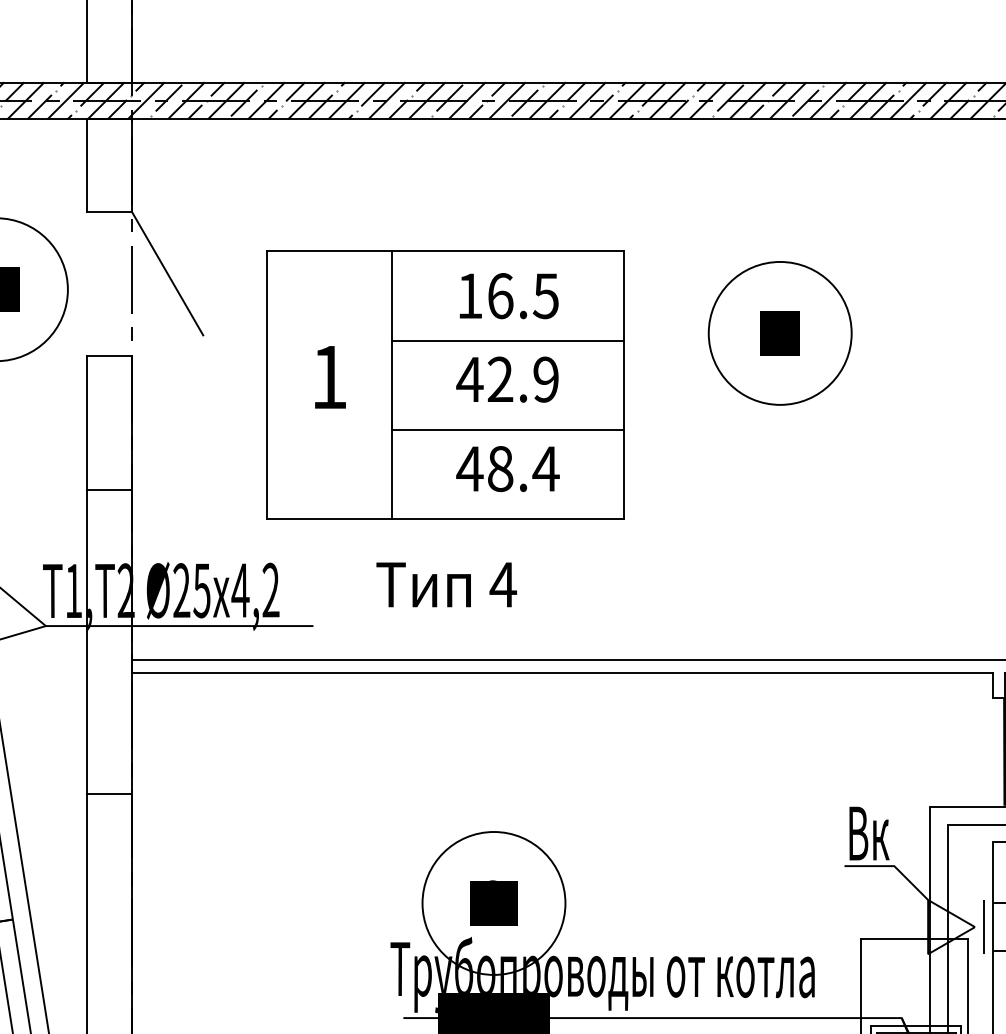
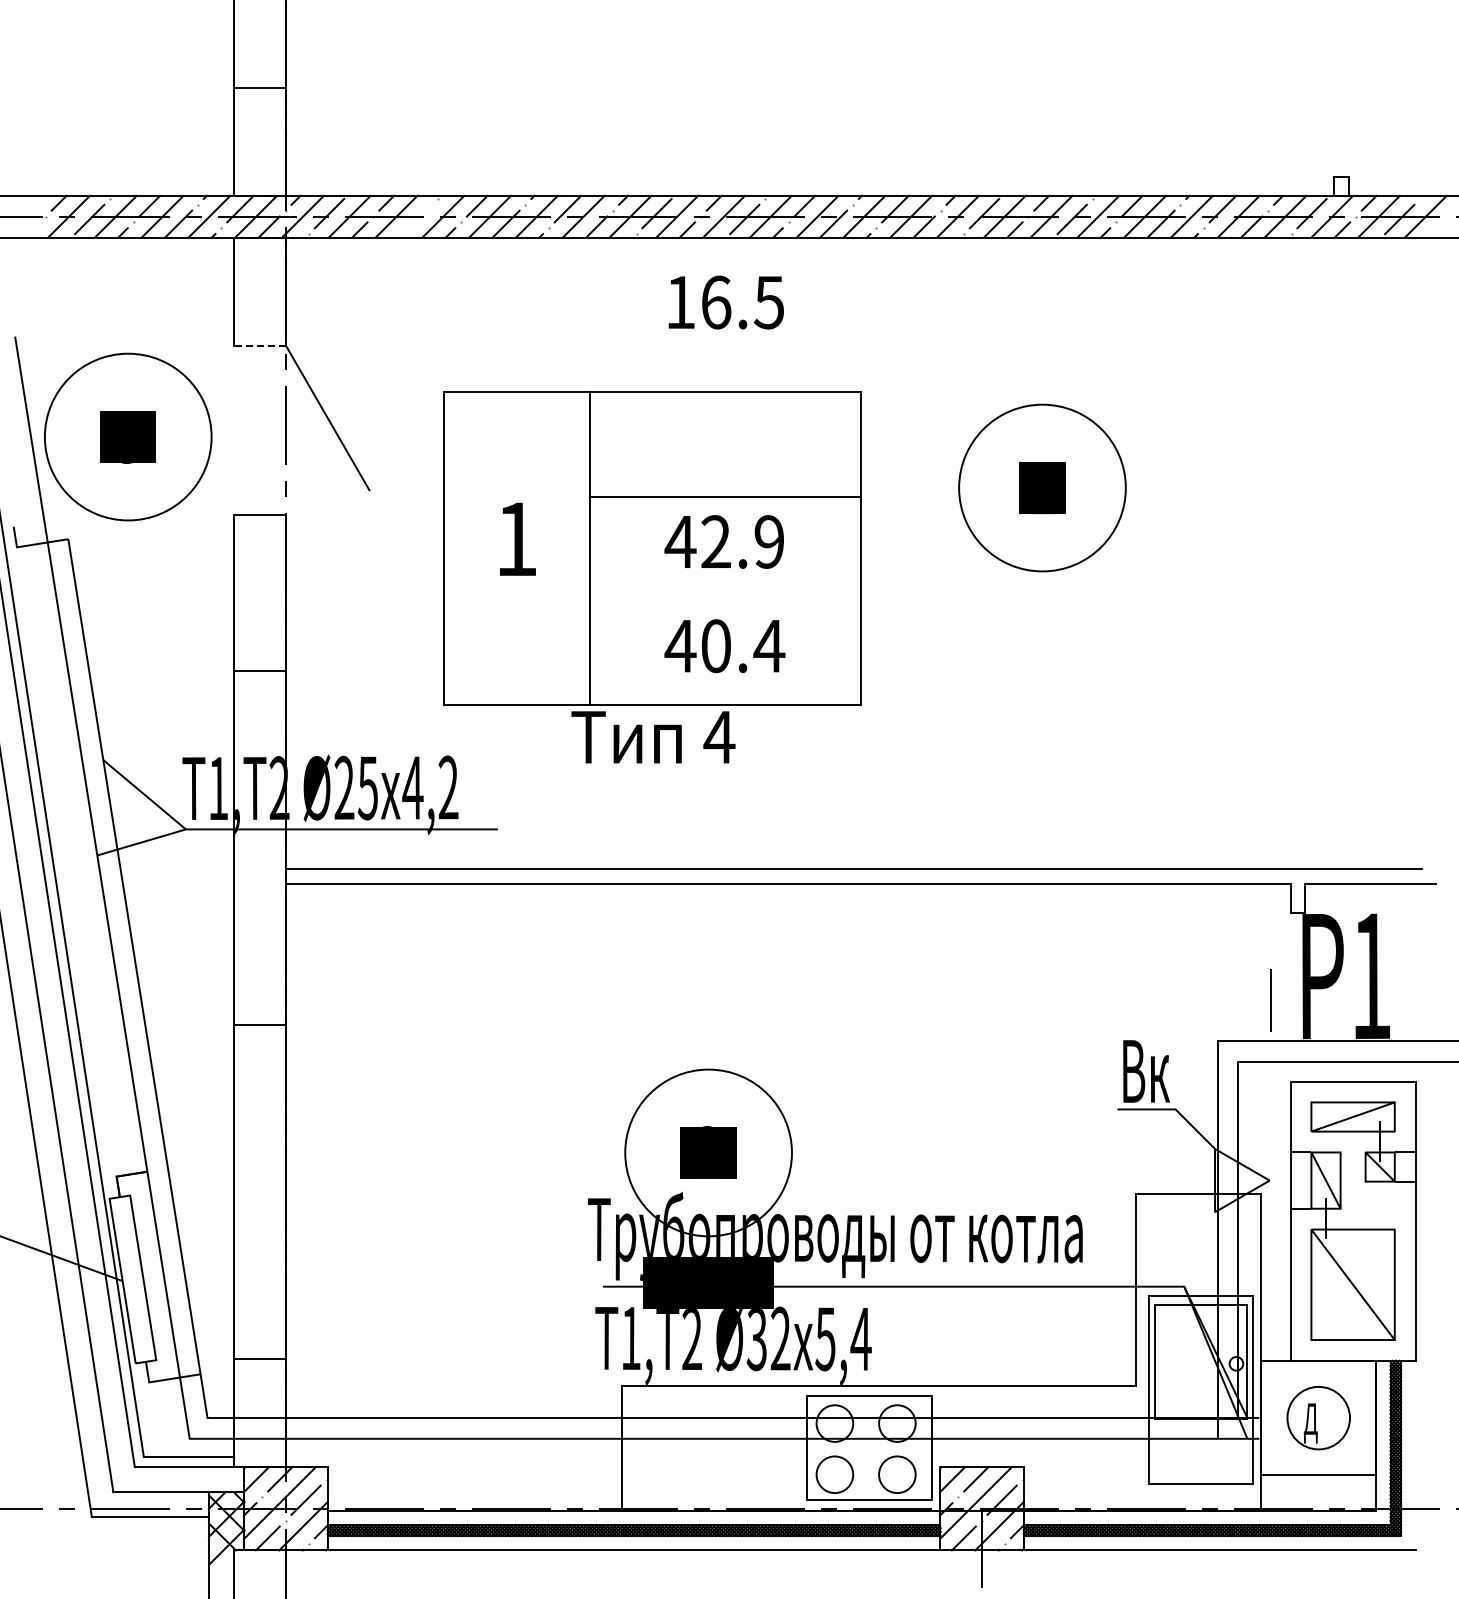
line: (243, 103) -> (416, 219), removed
line: (108, 211) -> (259, 345), solid -> dashed
text: (508, 296) -> (725, 302), moved
line: (507, 429) -> (724, 600), removed
text: (500, 468) -> (716, 645), 48.4 -> 40.4
text: (446, 584) -> (653, 737), moved
line: (983, 927) -> (1270, 1000), moved

